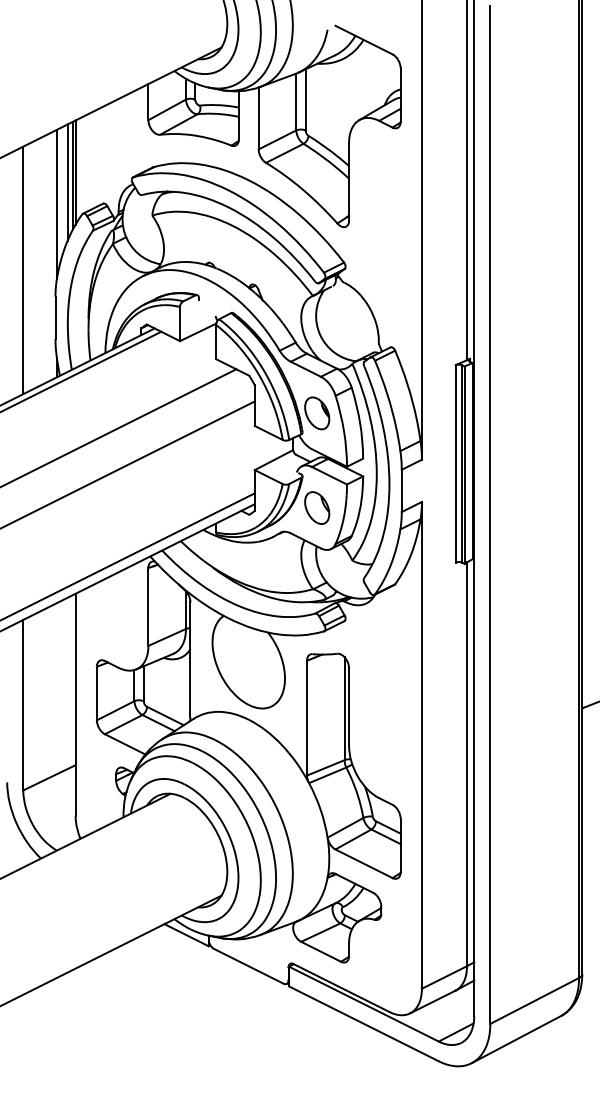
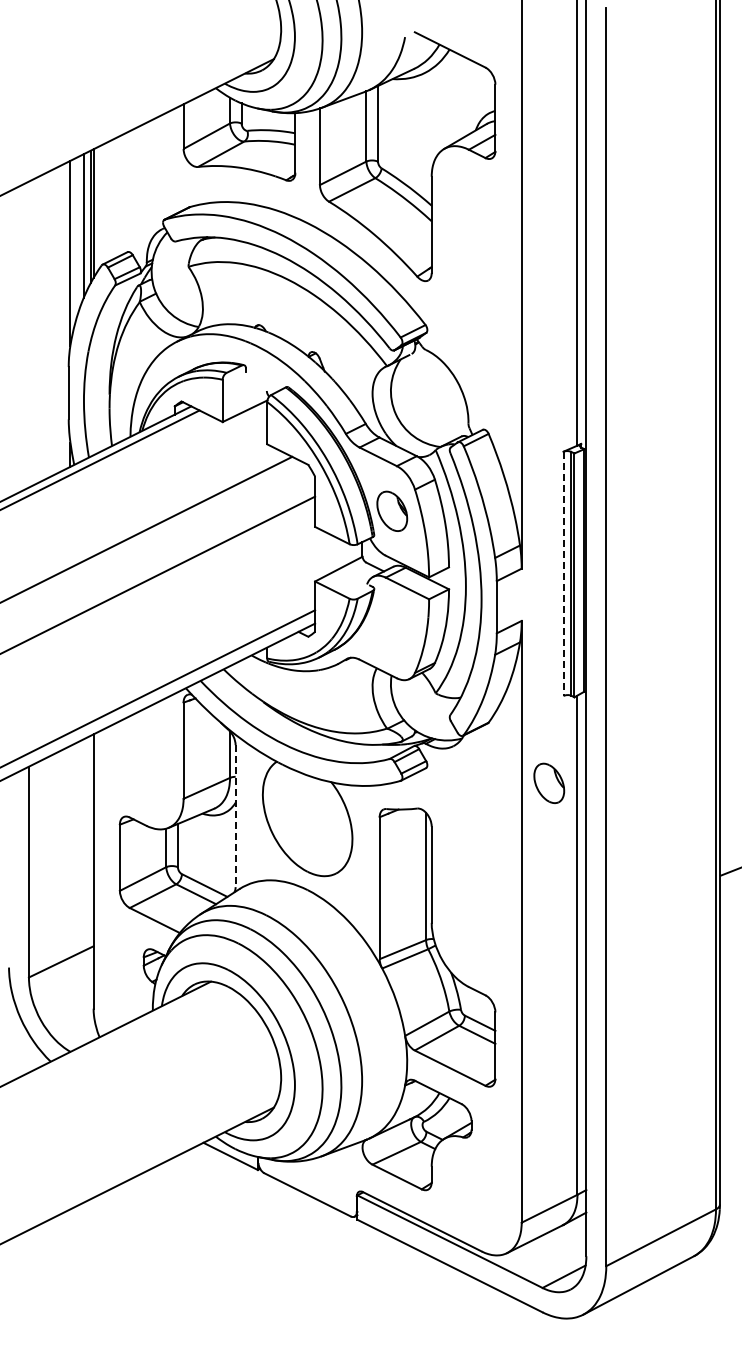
line: (22, 270) -> (28, 334), removed
line: (455, 464) -> (563, 574), solid -> dashed
part: (317, 507) -> (549, 782), moved
line: (190, 660) -> (235, 816), solid -> dashed

